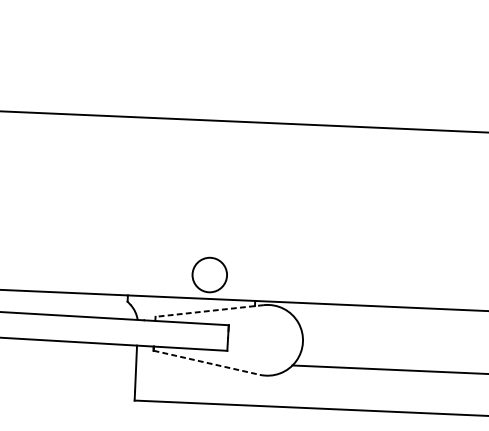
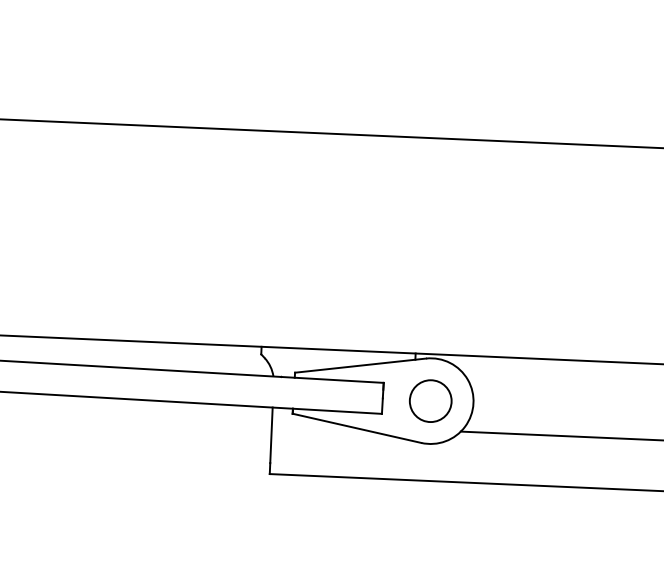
circle: (209, 274) -> (430, 400), moved
line: (209, 310) -> (360, 365), dashed -> solid
line: (206, 362) -> (356, 428), dashed -> solid

